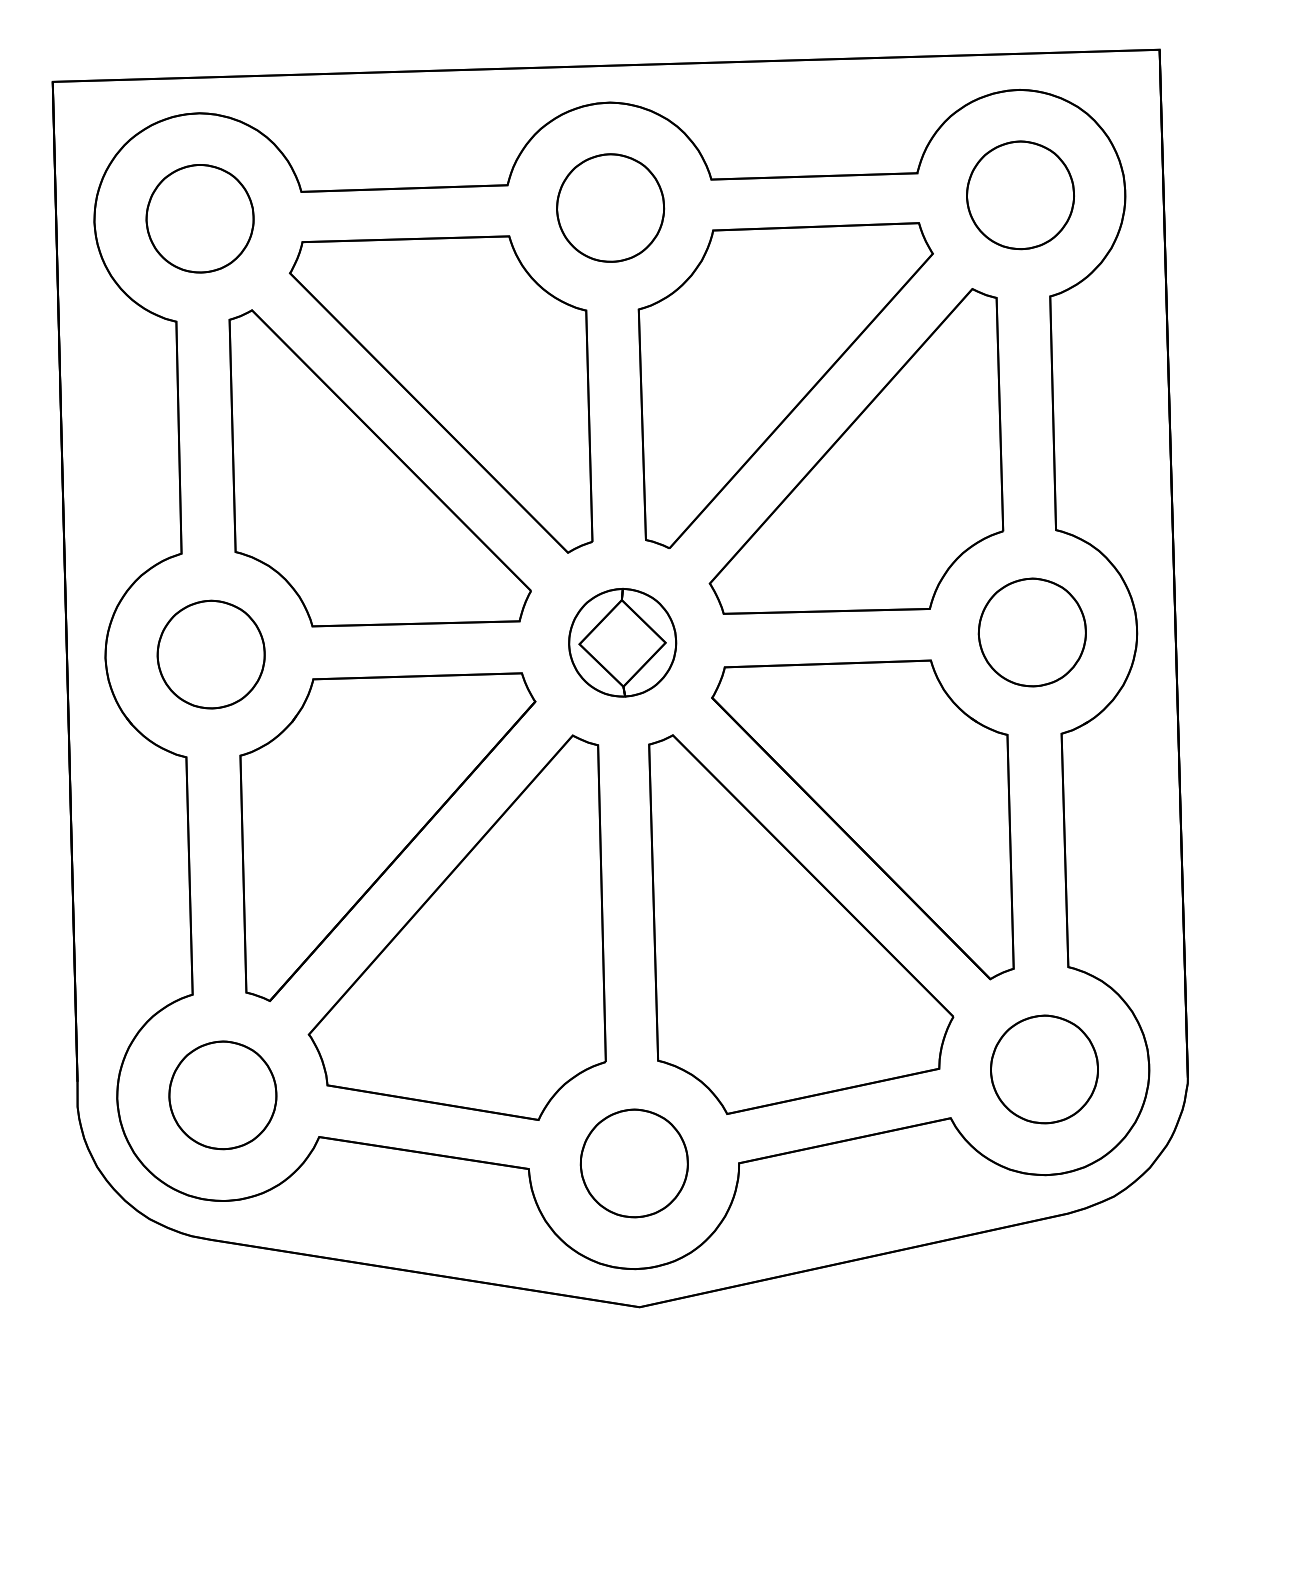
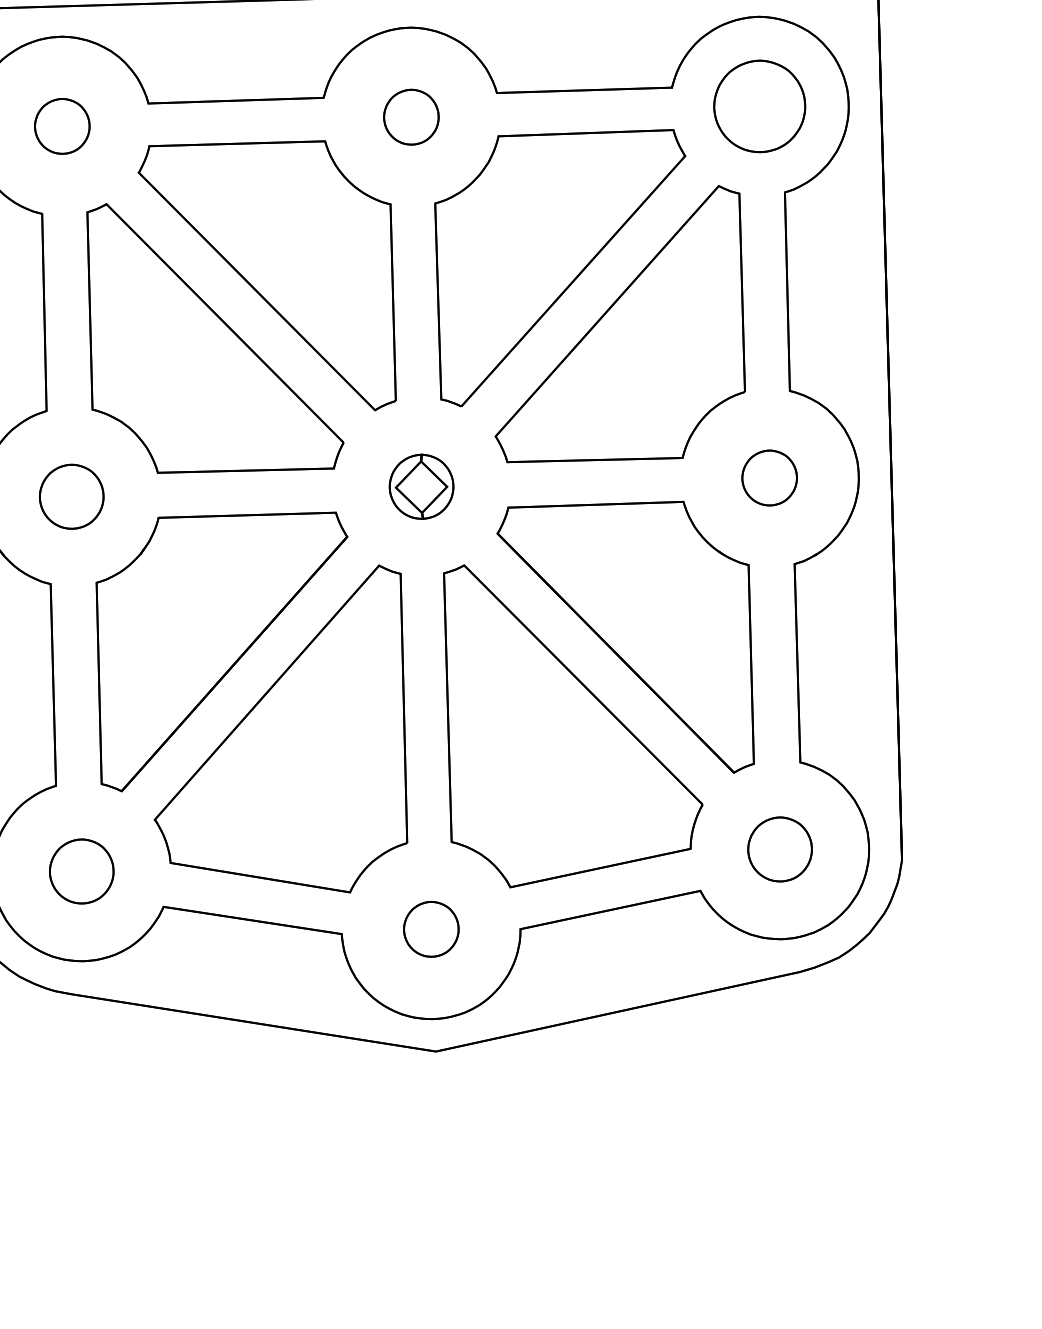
part: (610, 207) -> (411, 116), size x0.6
part: (199, 218) -> (61, 126), size x0.6
part: (1031, 632) -> (769, 478), size x0.6
part: (622, 642) -> (421, 486), size x0.7
part: (210, 654) -> (71, 496), size x0.7
part: (1044, 1069) -> (780, 849), size x0.7
part: (222, 1095) -> (81, 871), size x0.7
part: (633, 1163) -> (430, 929), size x0.6

